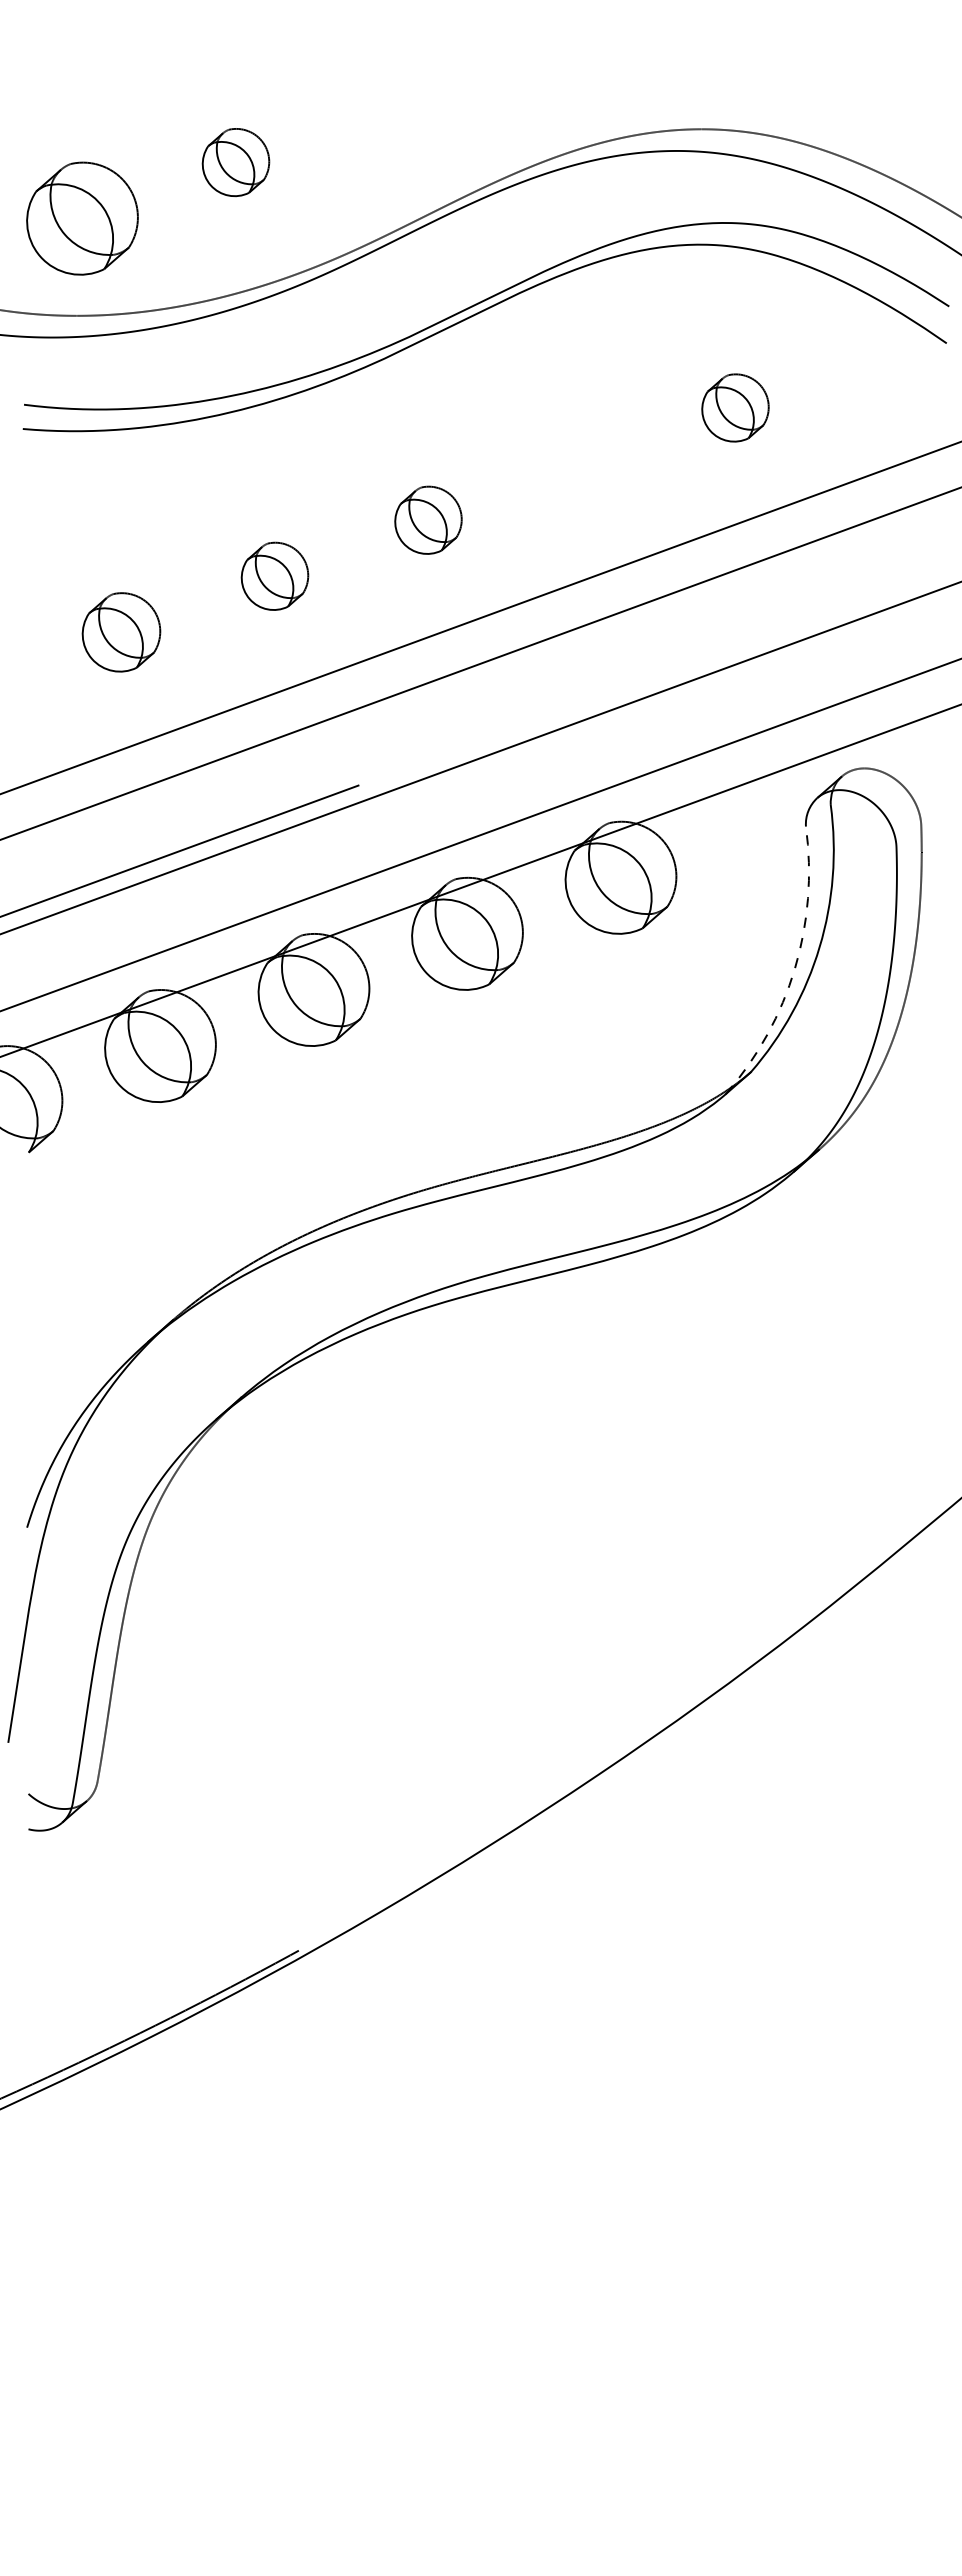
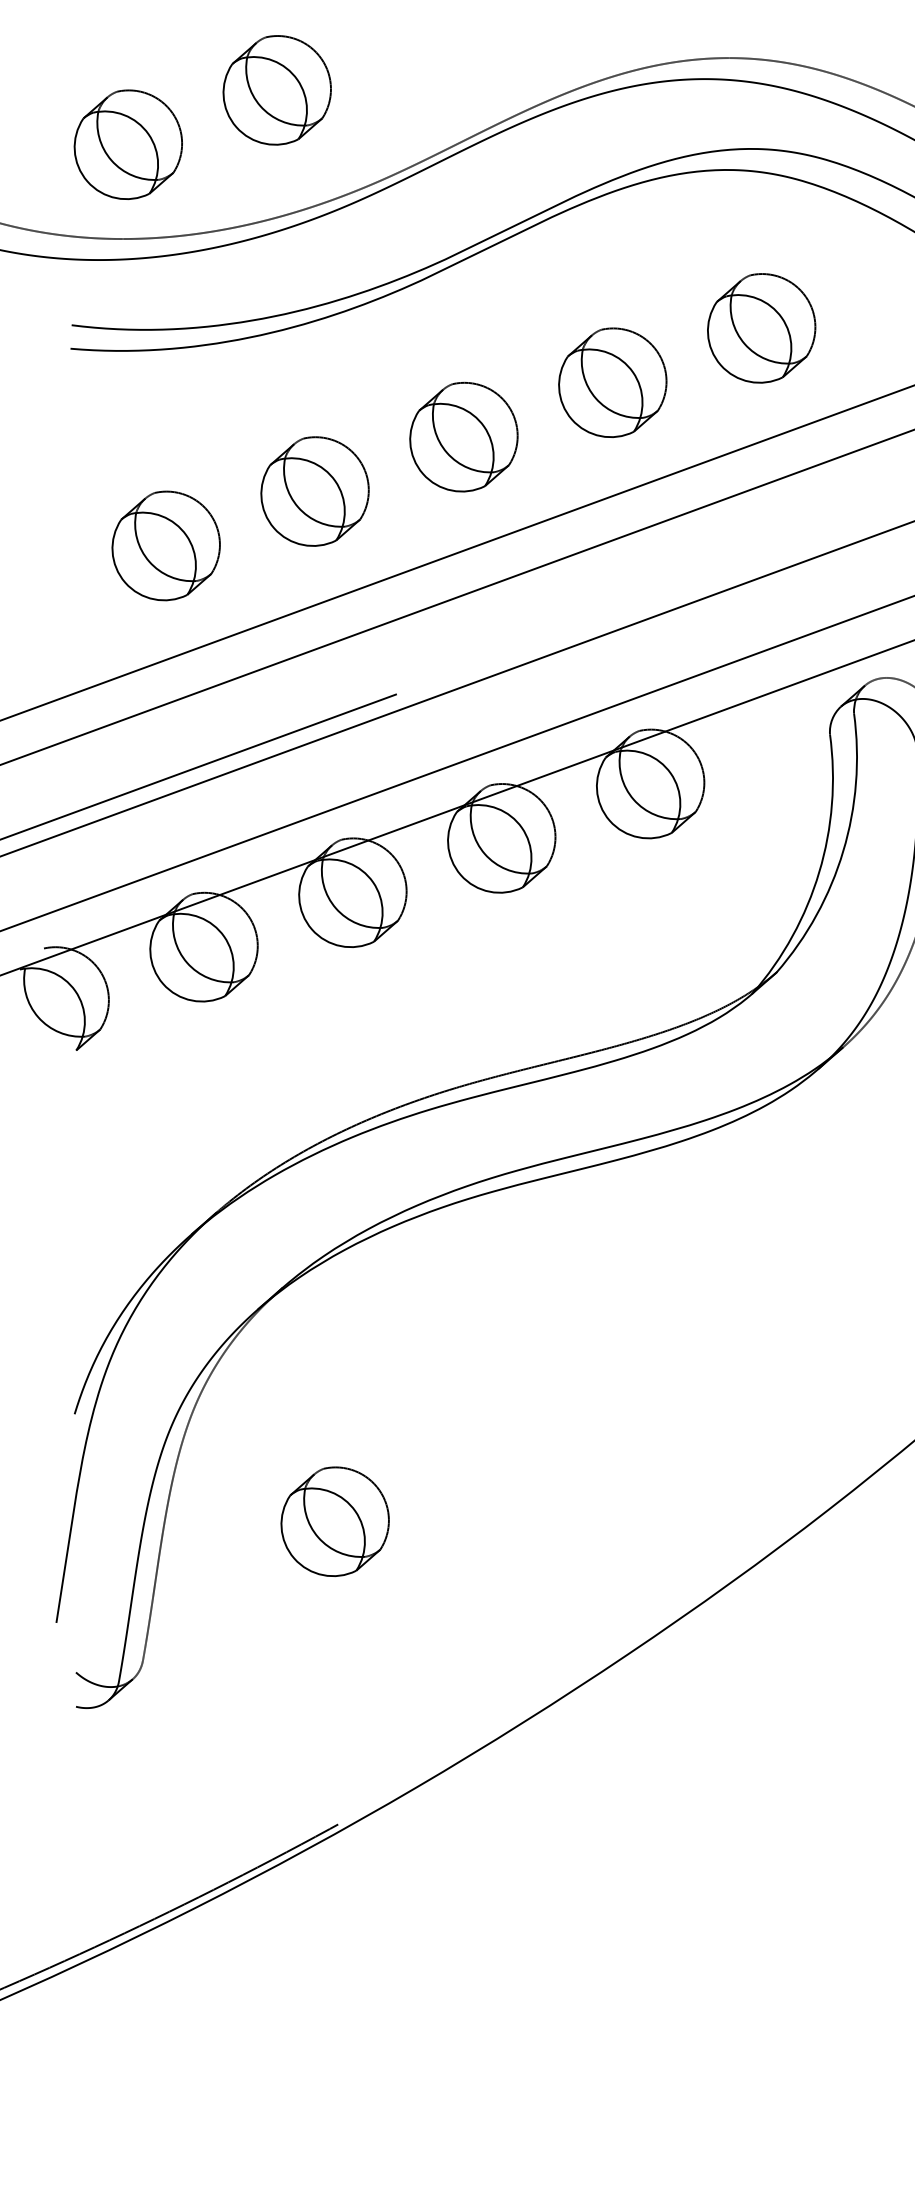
part: (235, 162) -> (276, 90), size x1.67
part: (735, 407) -> (761, 327), size x1.67
part: (581, 464) -> (612, 383), added
part: (428, 520) -> (463, 437), size x1.67
part: (274, 576) -> (314, 491), size x1.67
part: (121, 632) -> (166, 546), size x1.43
arc: (794, 968) -> (818, 871), dashed -> solid
part: (295, 1638) -> (334, 1521), added

